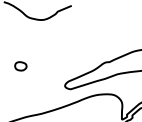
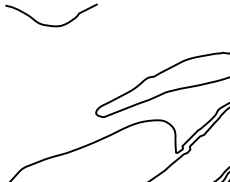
part: (20, 66) -> (34, 90), removed

